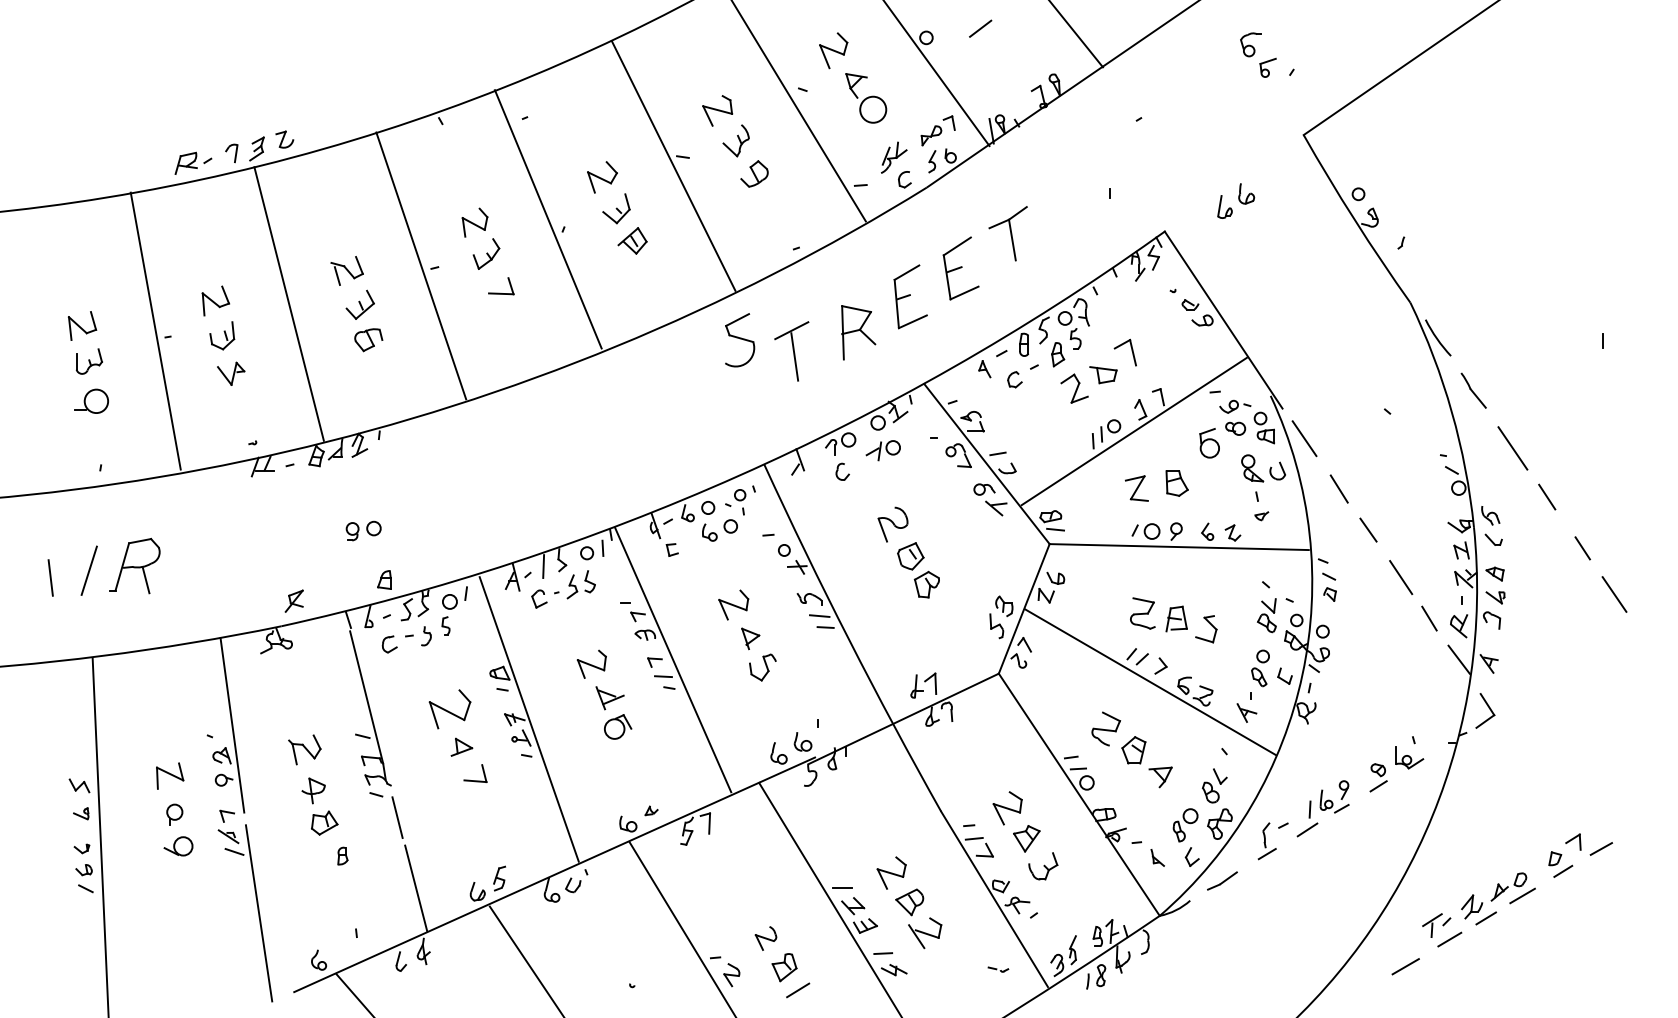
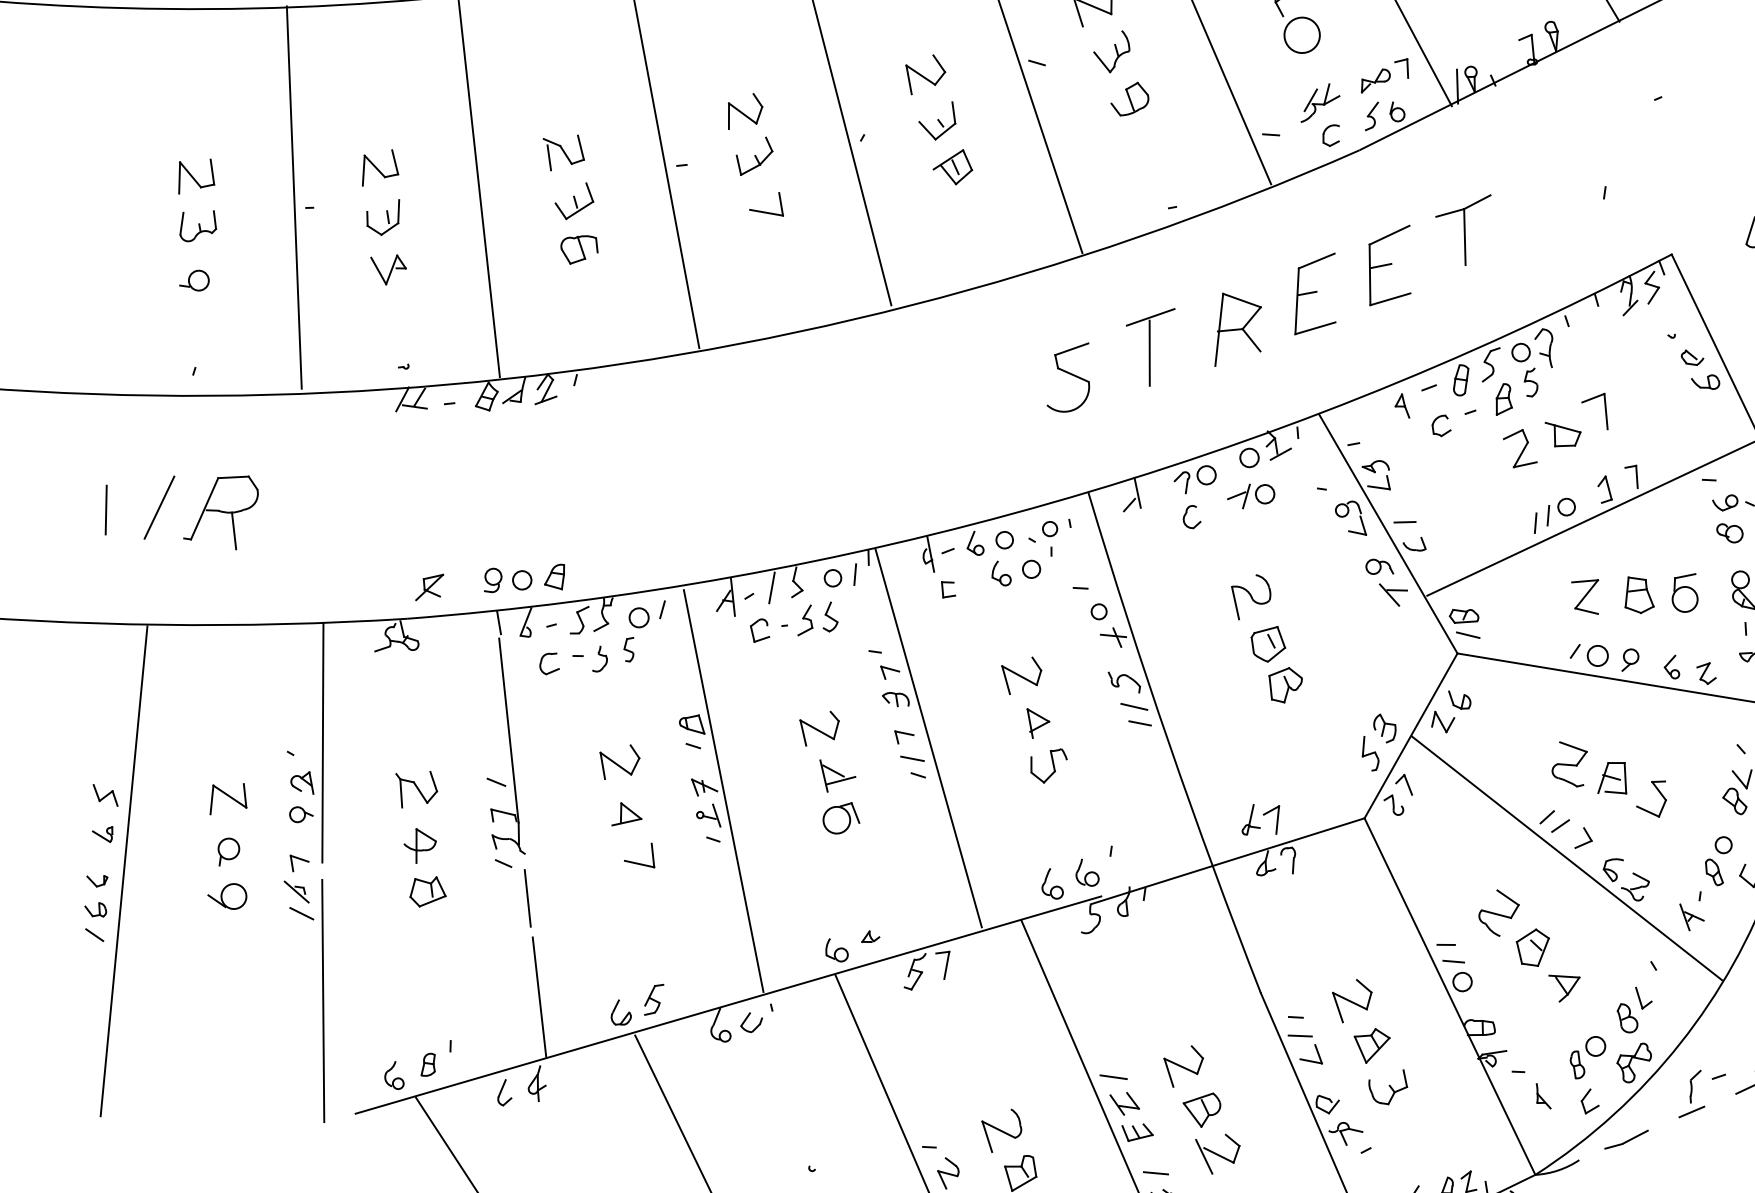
part: (740, 340) -> (1071, 377), moved
part: (91, 401) -> (194, 280), size x0.62
part: (1209, 443) -> (1685, 592), moved
part: (363, 530) -> (507, 580), moved
part: (449, 708) -> (618, 761), size x0.71
part: (342, 855) -> (428, 1064), moved
part: (765, 938) -> (1000, 1130), size x1.43

